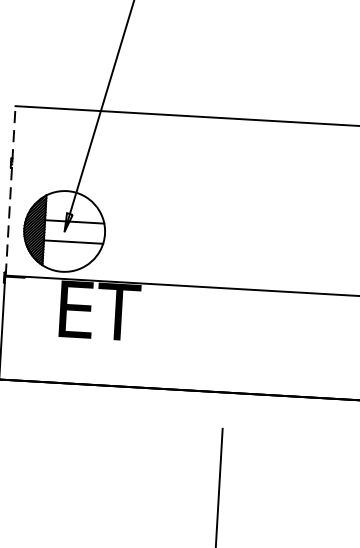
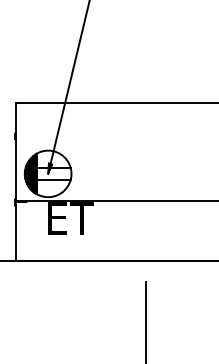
line: (10, 191) -> (15, 152), dashed -> solid

